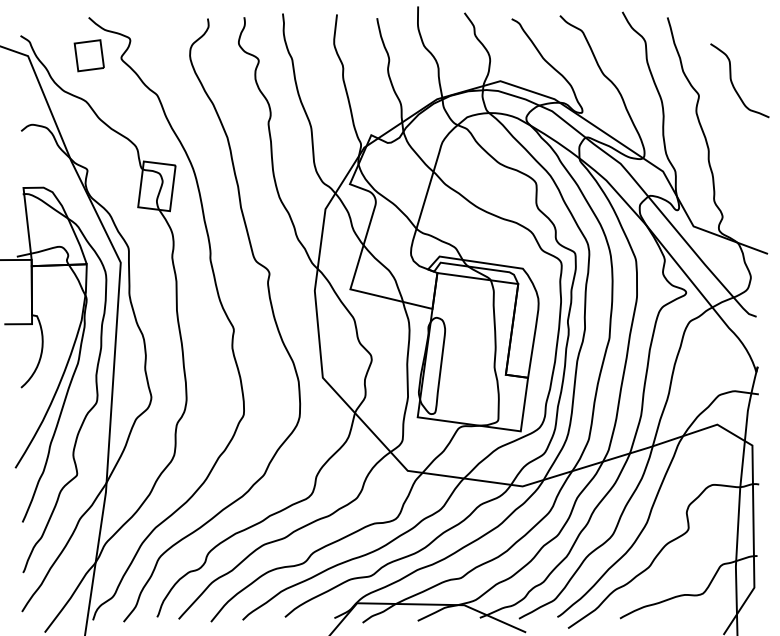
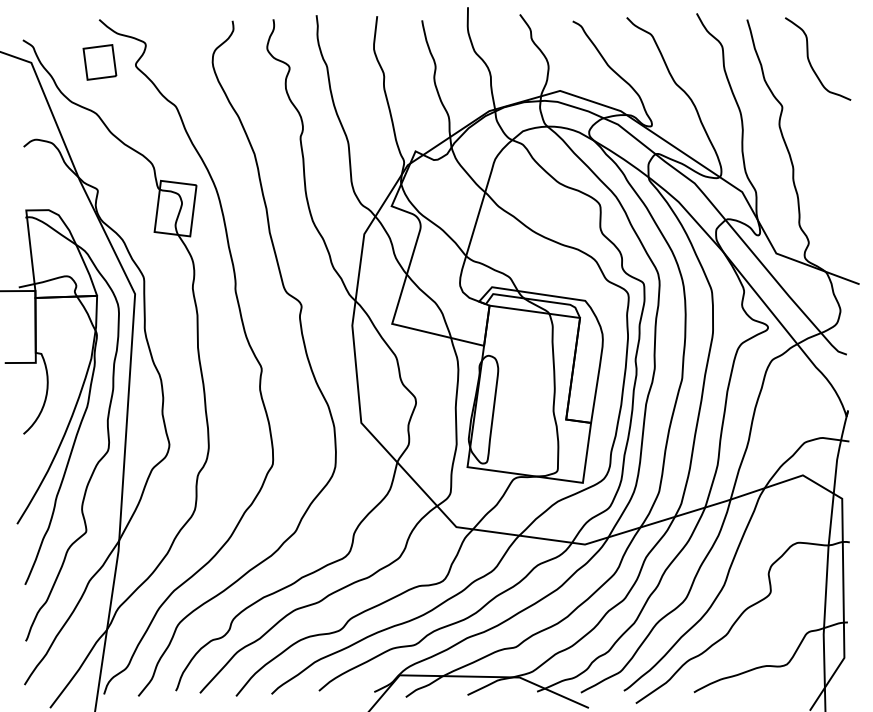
curve: (733, 83) -> (810, 62), moved

